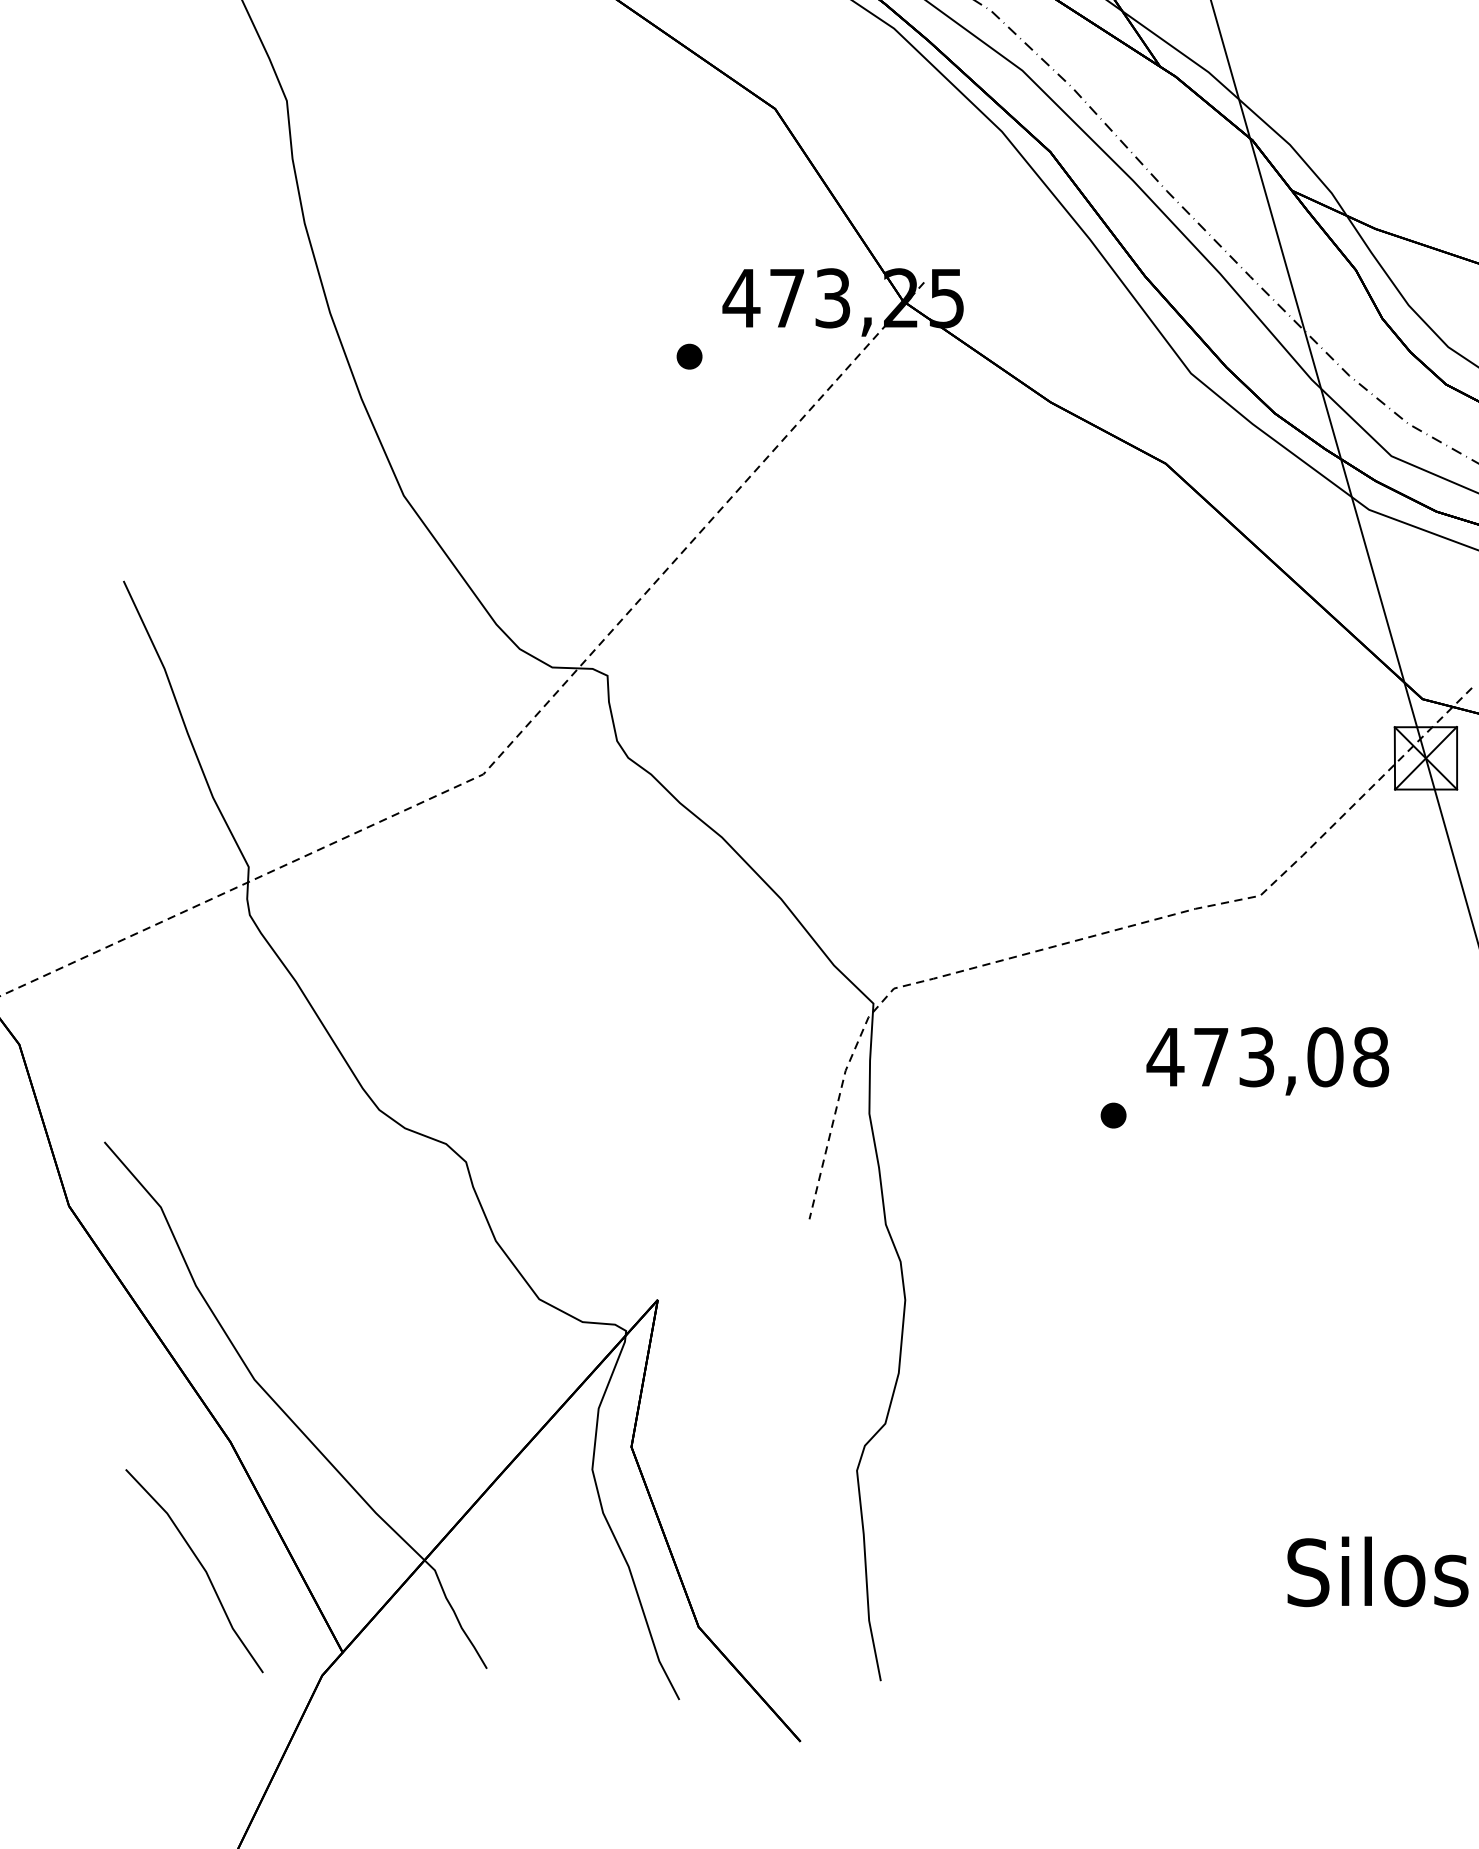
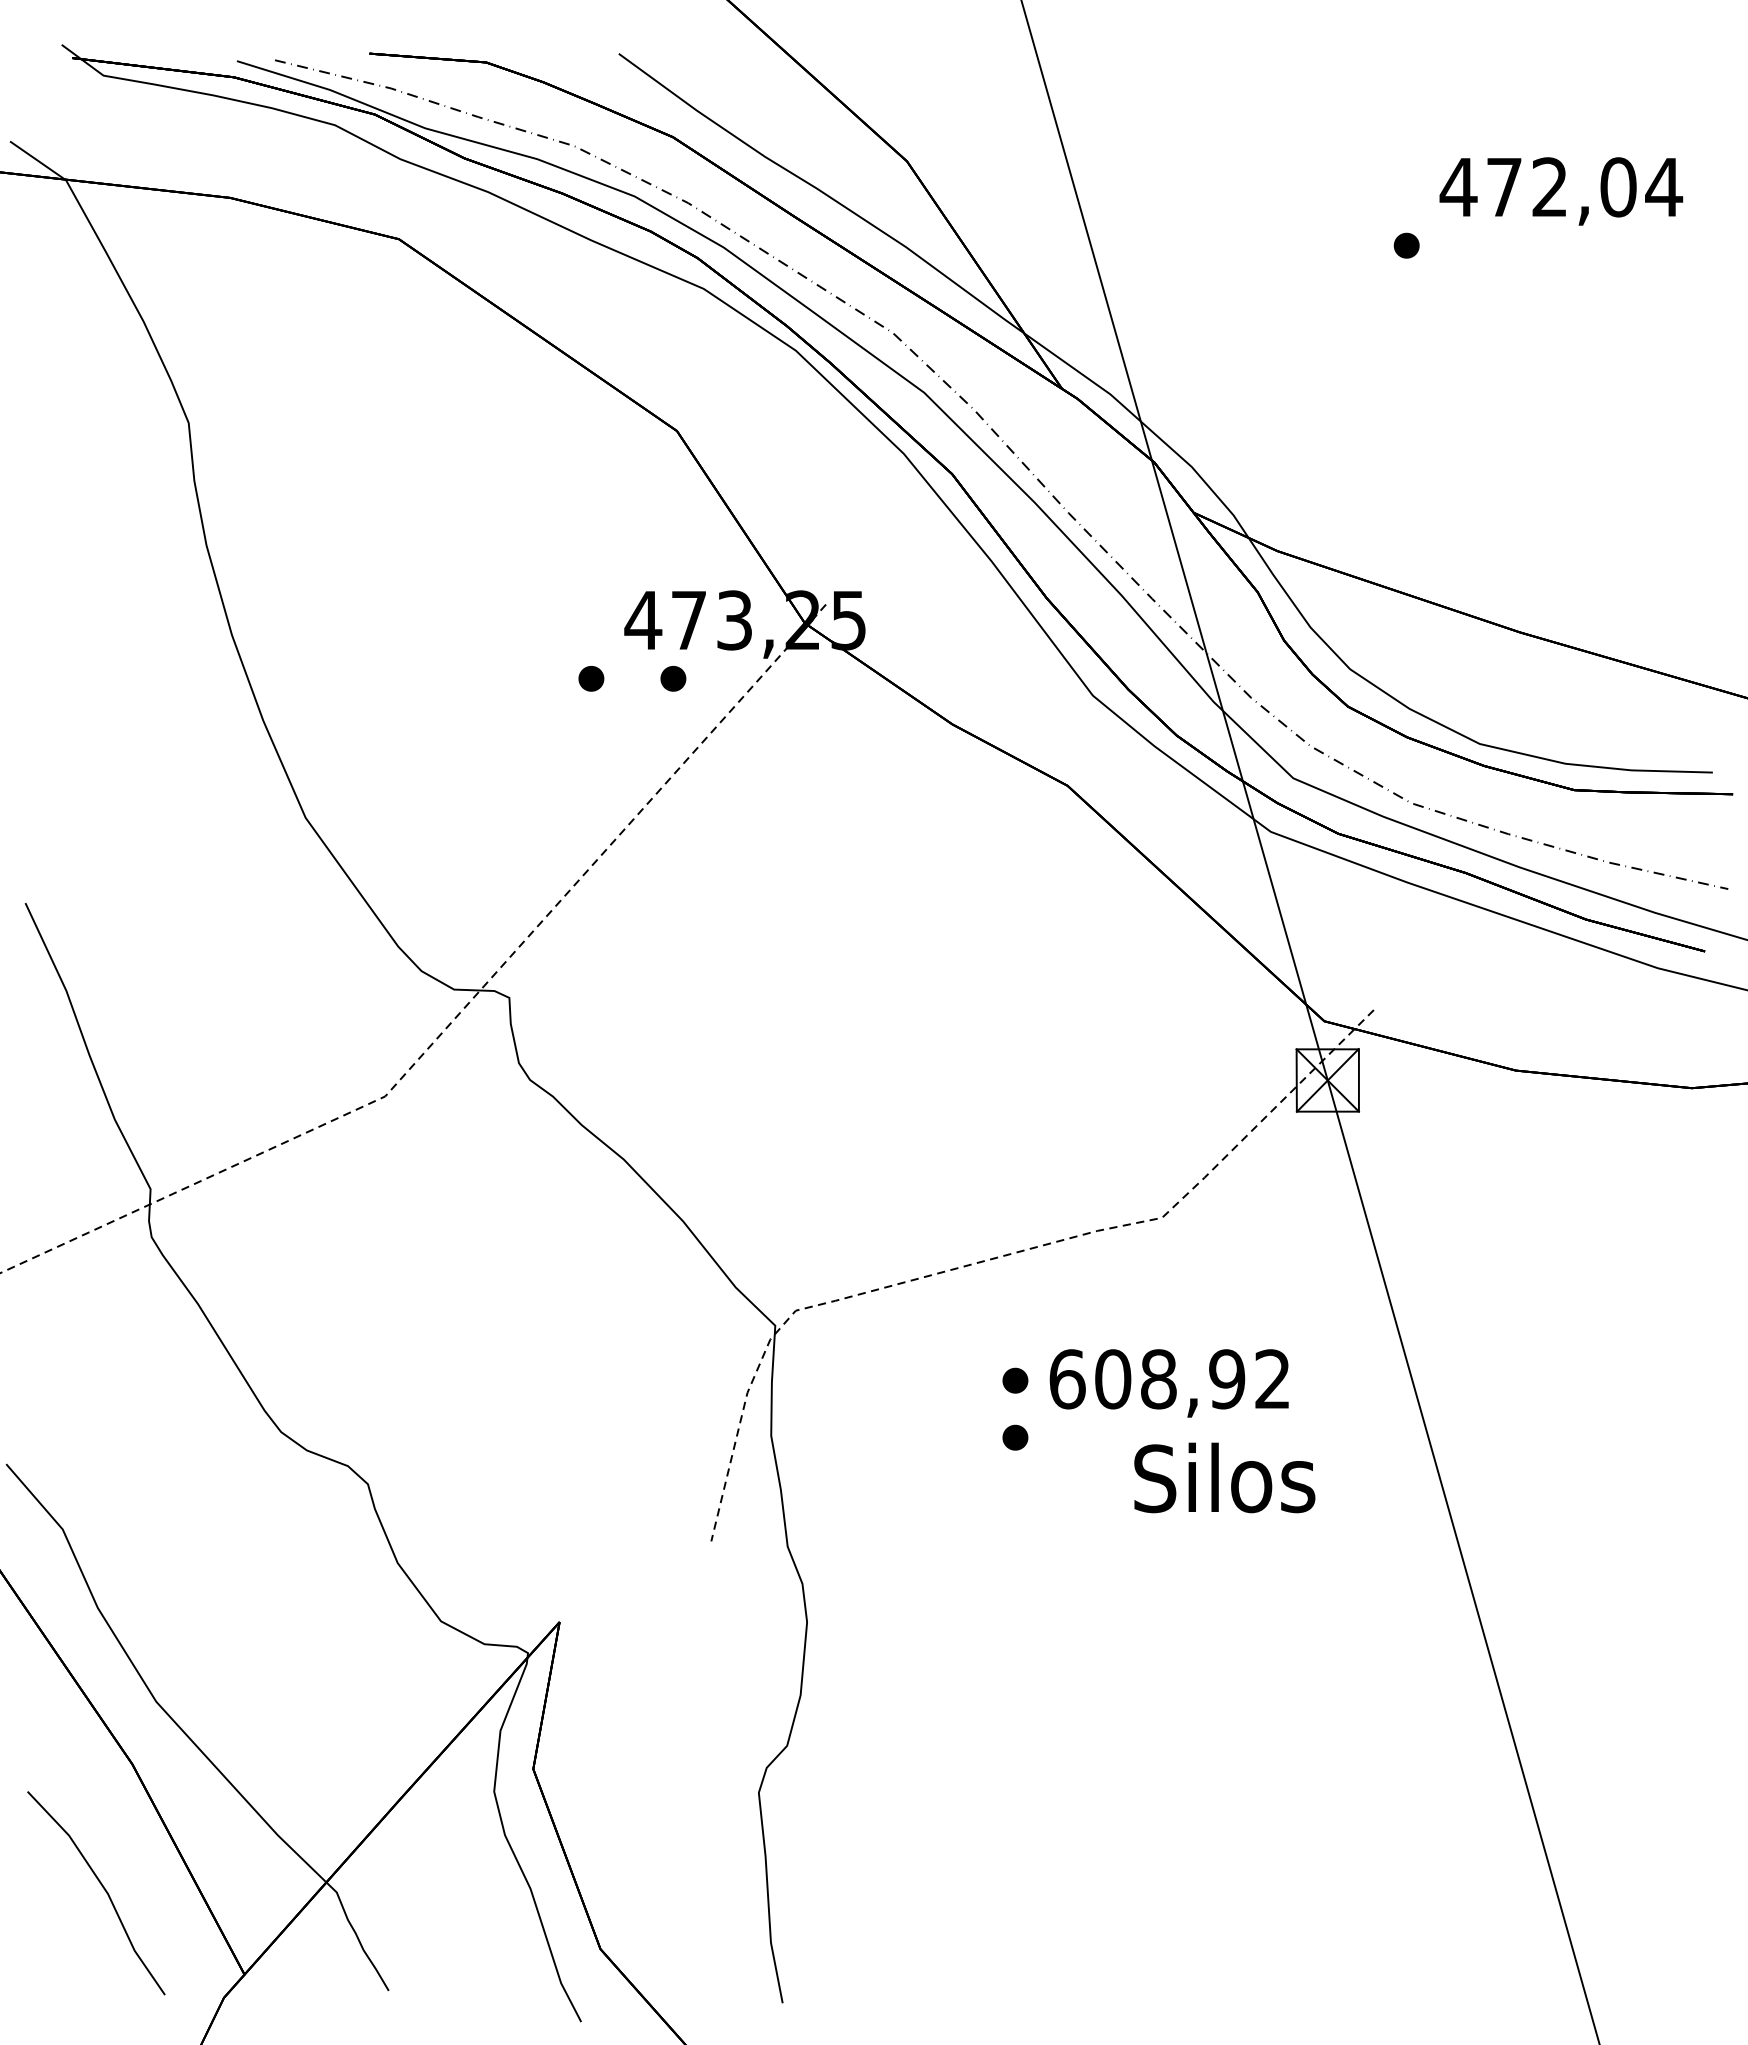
part: (771, 356) -> (673, 678), added
text: (1267, 1057) -> (1169, 1379), 473,08 -> 608,92
part: (1113, 1058) -> (1015, 1380), added
text: (1377, 1571) -> (1224, 1477), moved

